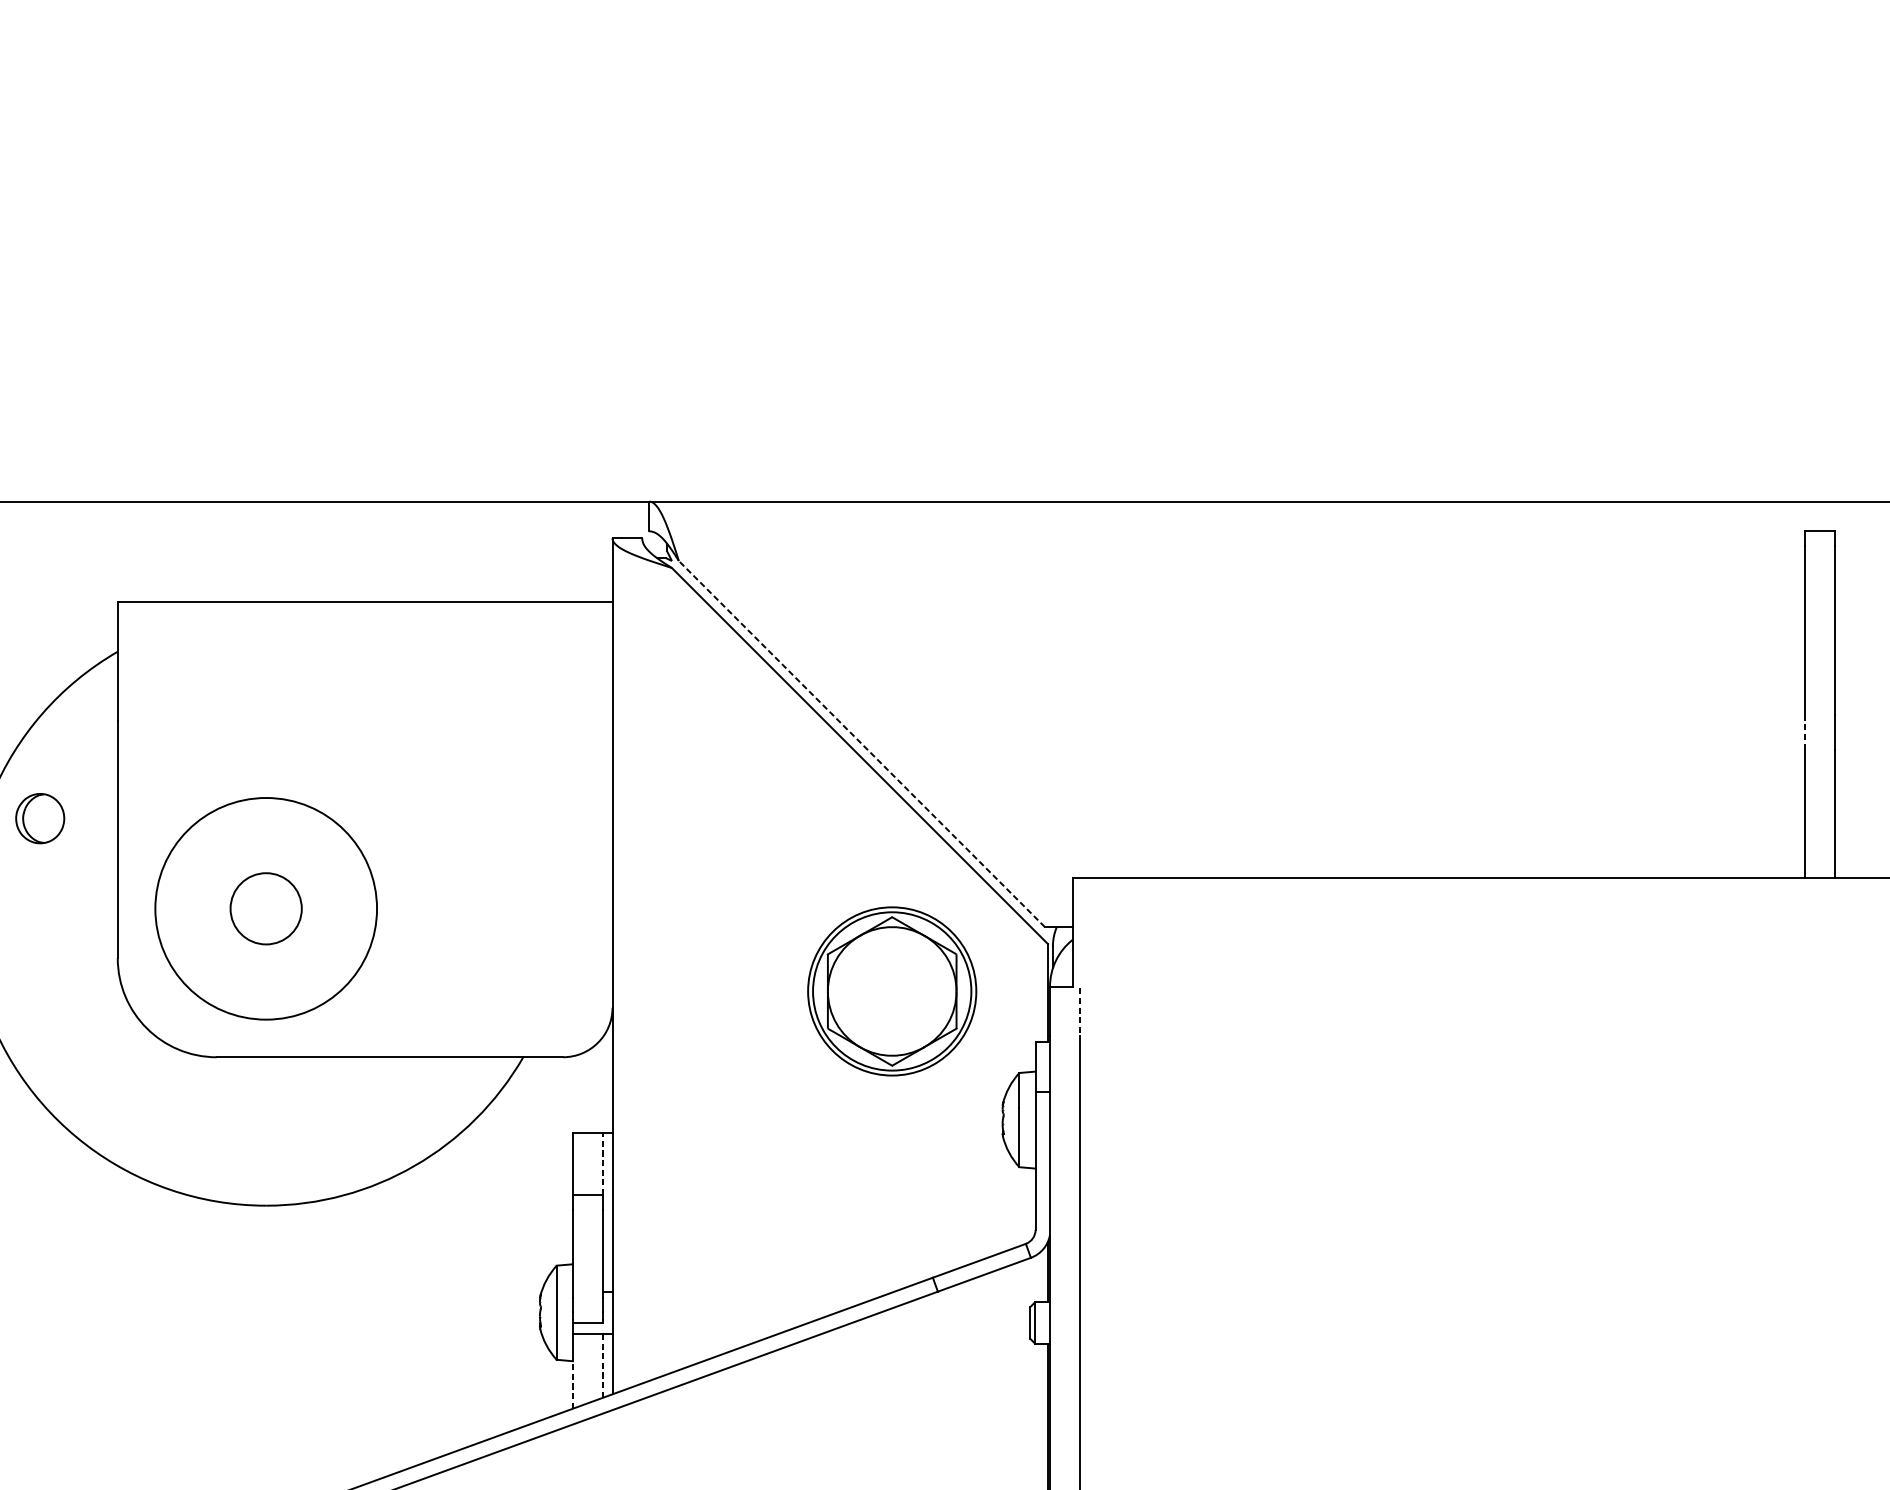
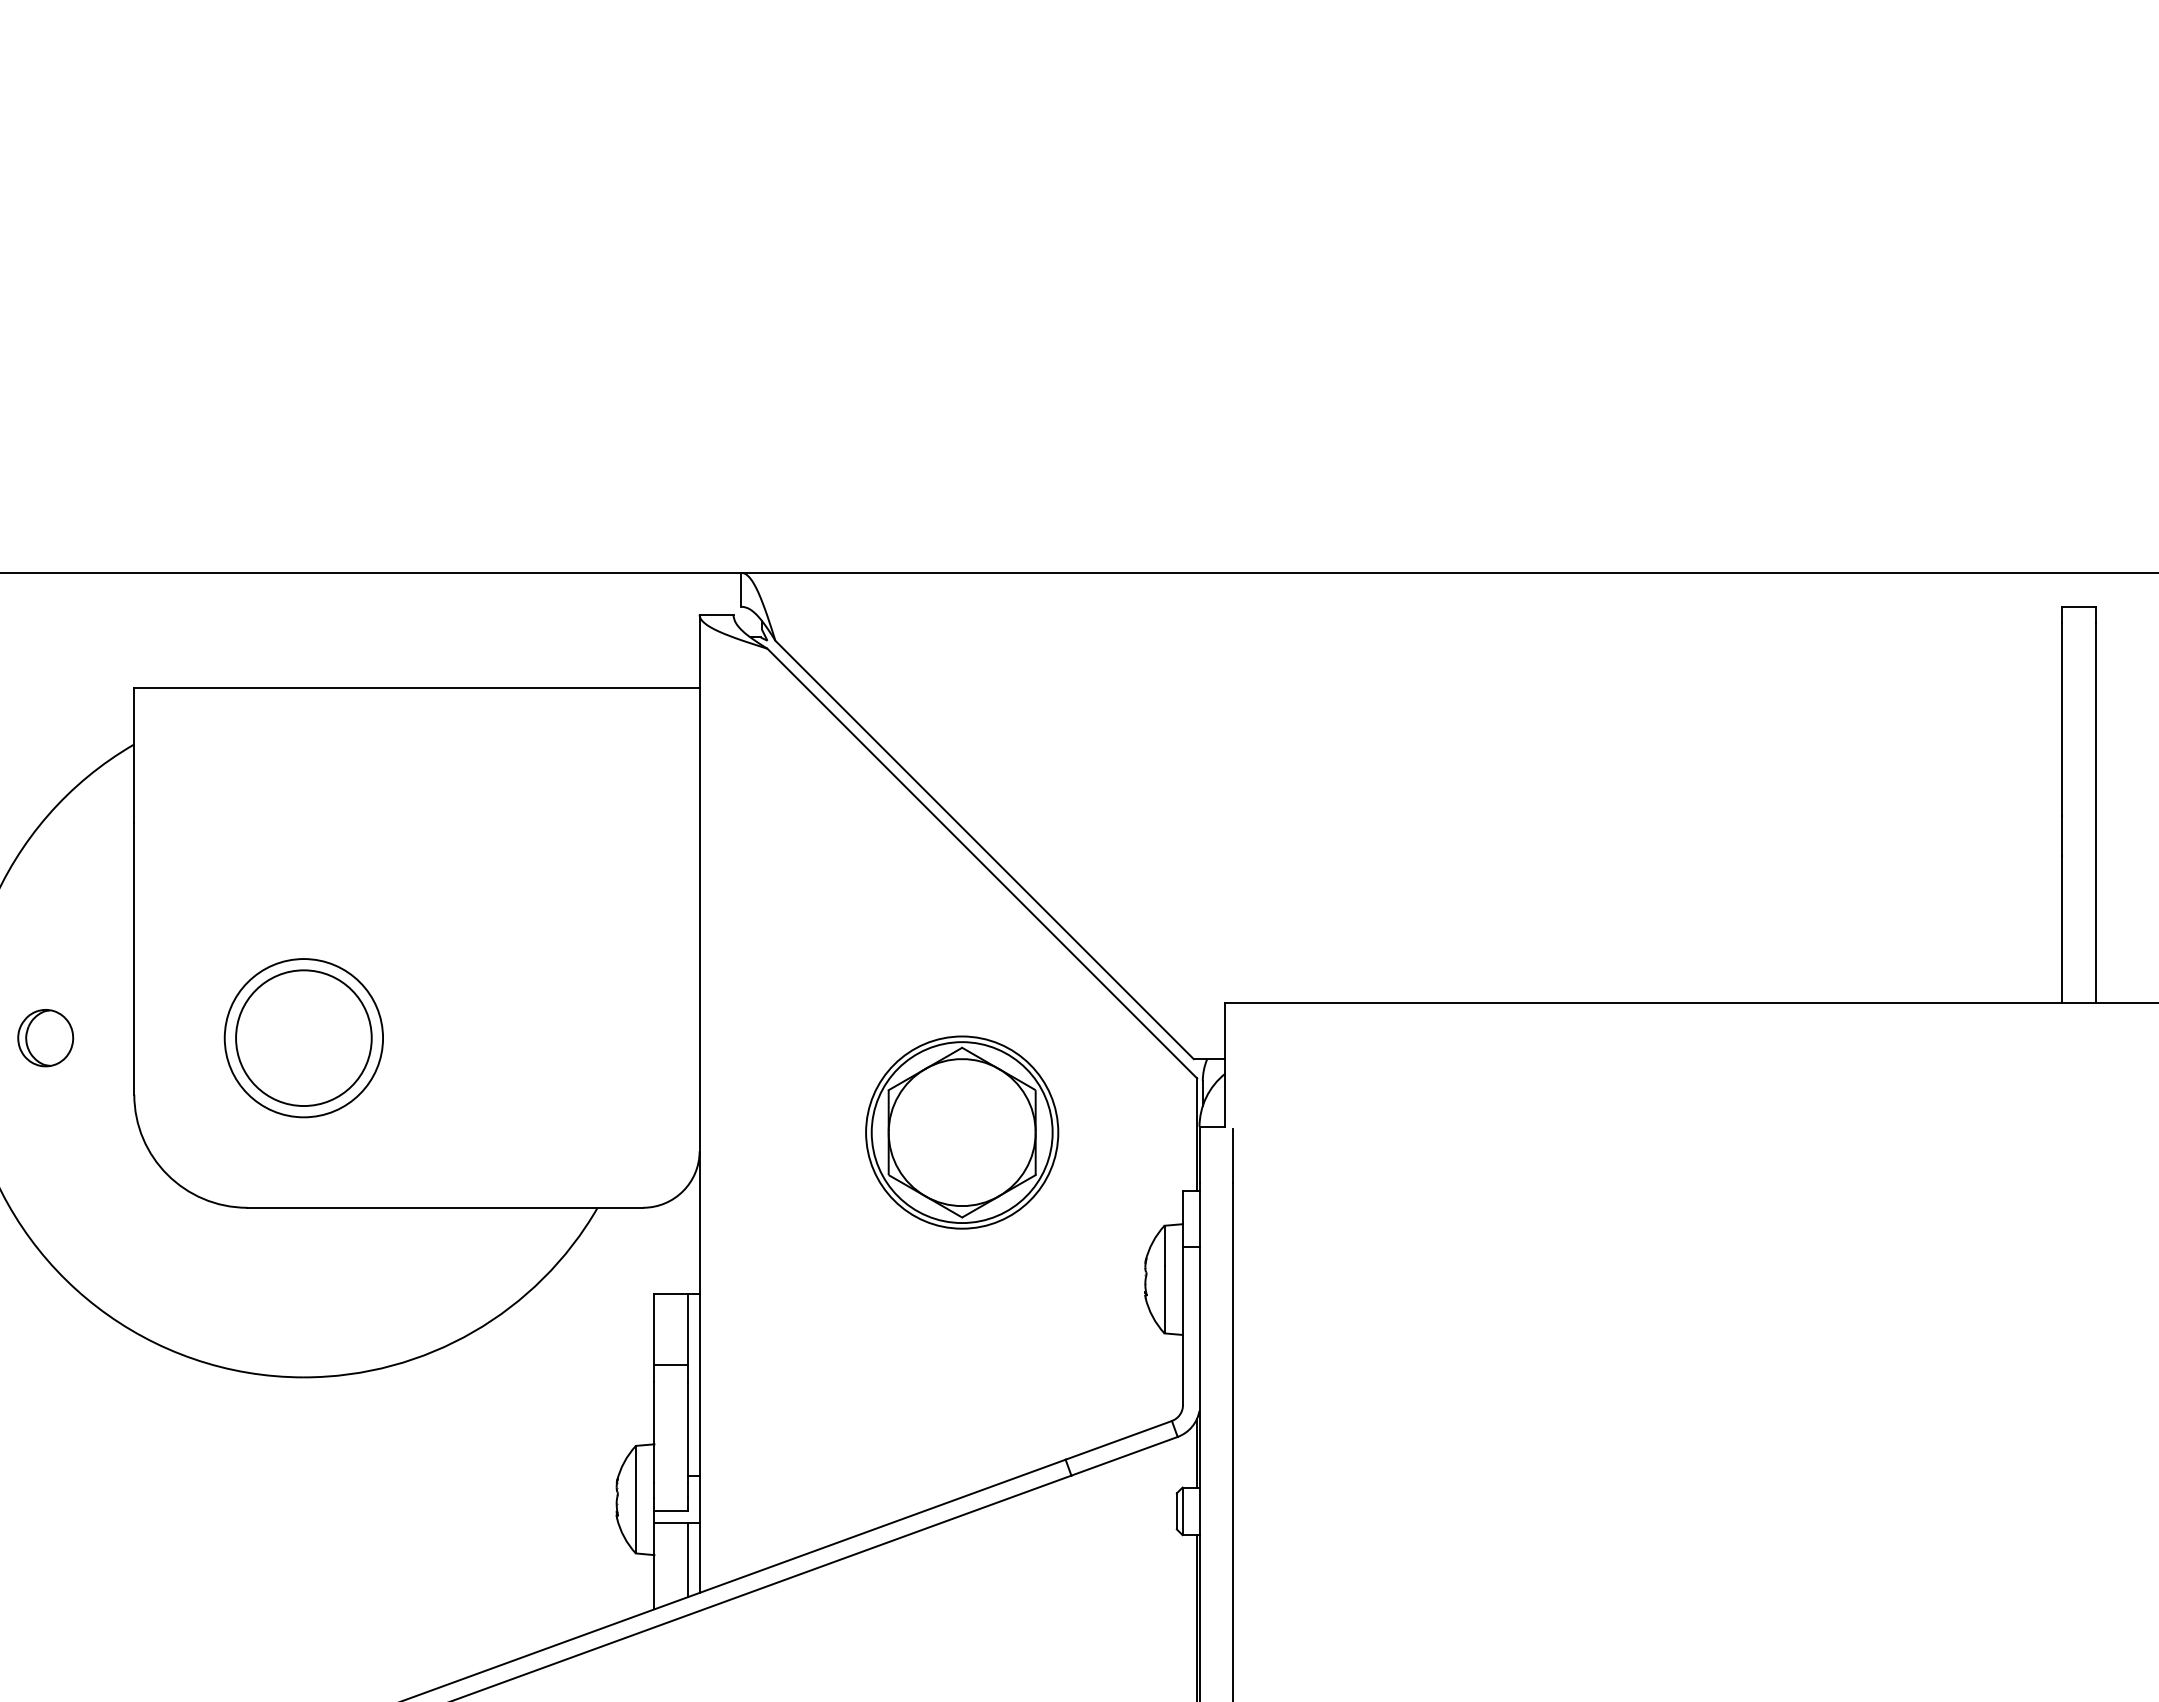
line: (1805, 731) -> (2062, 835), dashed -> solid
line: (861, 743) -> (984, 849), dashed -> solid
part: (40, 818) -> (45, 1038), moved
circle: (265, 909) -> (303, 1038), size x0.62
circle: (265, 909) -> (303, 1038), size x1.67
part: (892, 991) -> (962, 1132), moved
line: (1079, 1012) -> (1233, 1156), dashed -> solid
line: (602, 1163) -> (688, 1329), dashed -> solid
line: (602, 1366) -> (688, 1561), dashed -> solid
line: (573, 1384) -> (654, 1581), dashed -> solid

